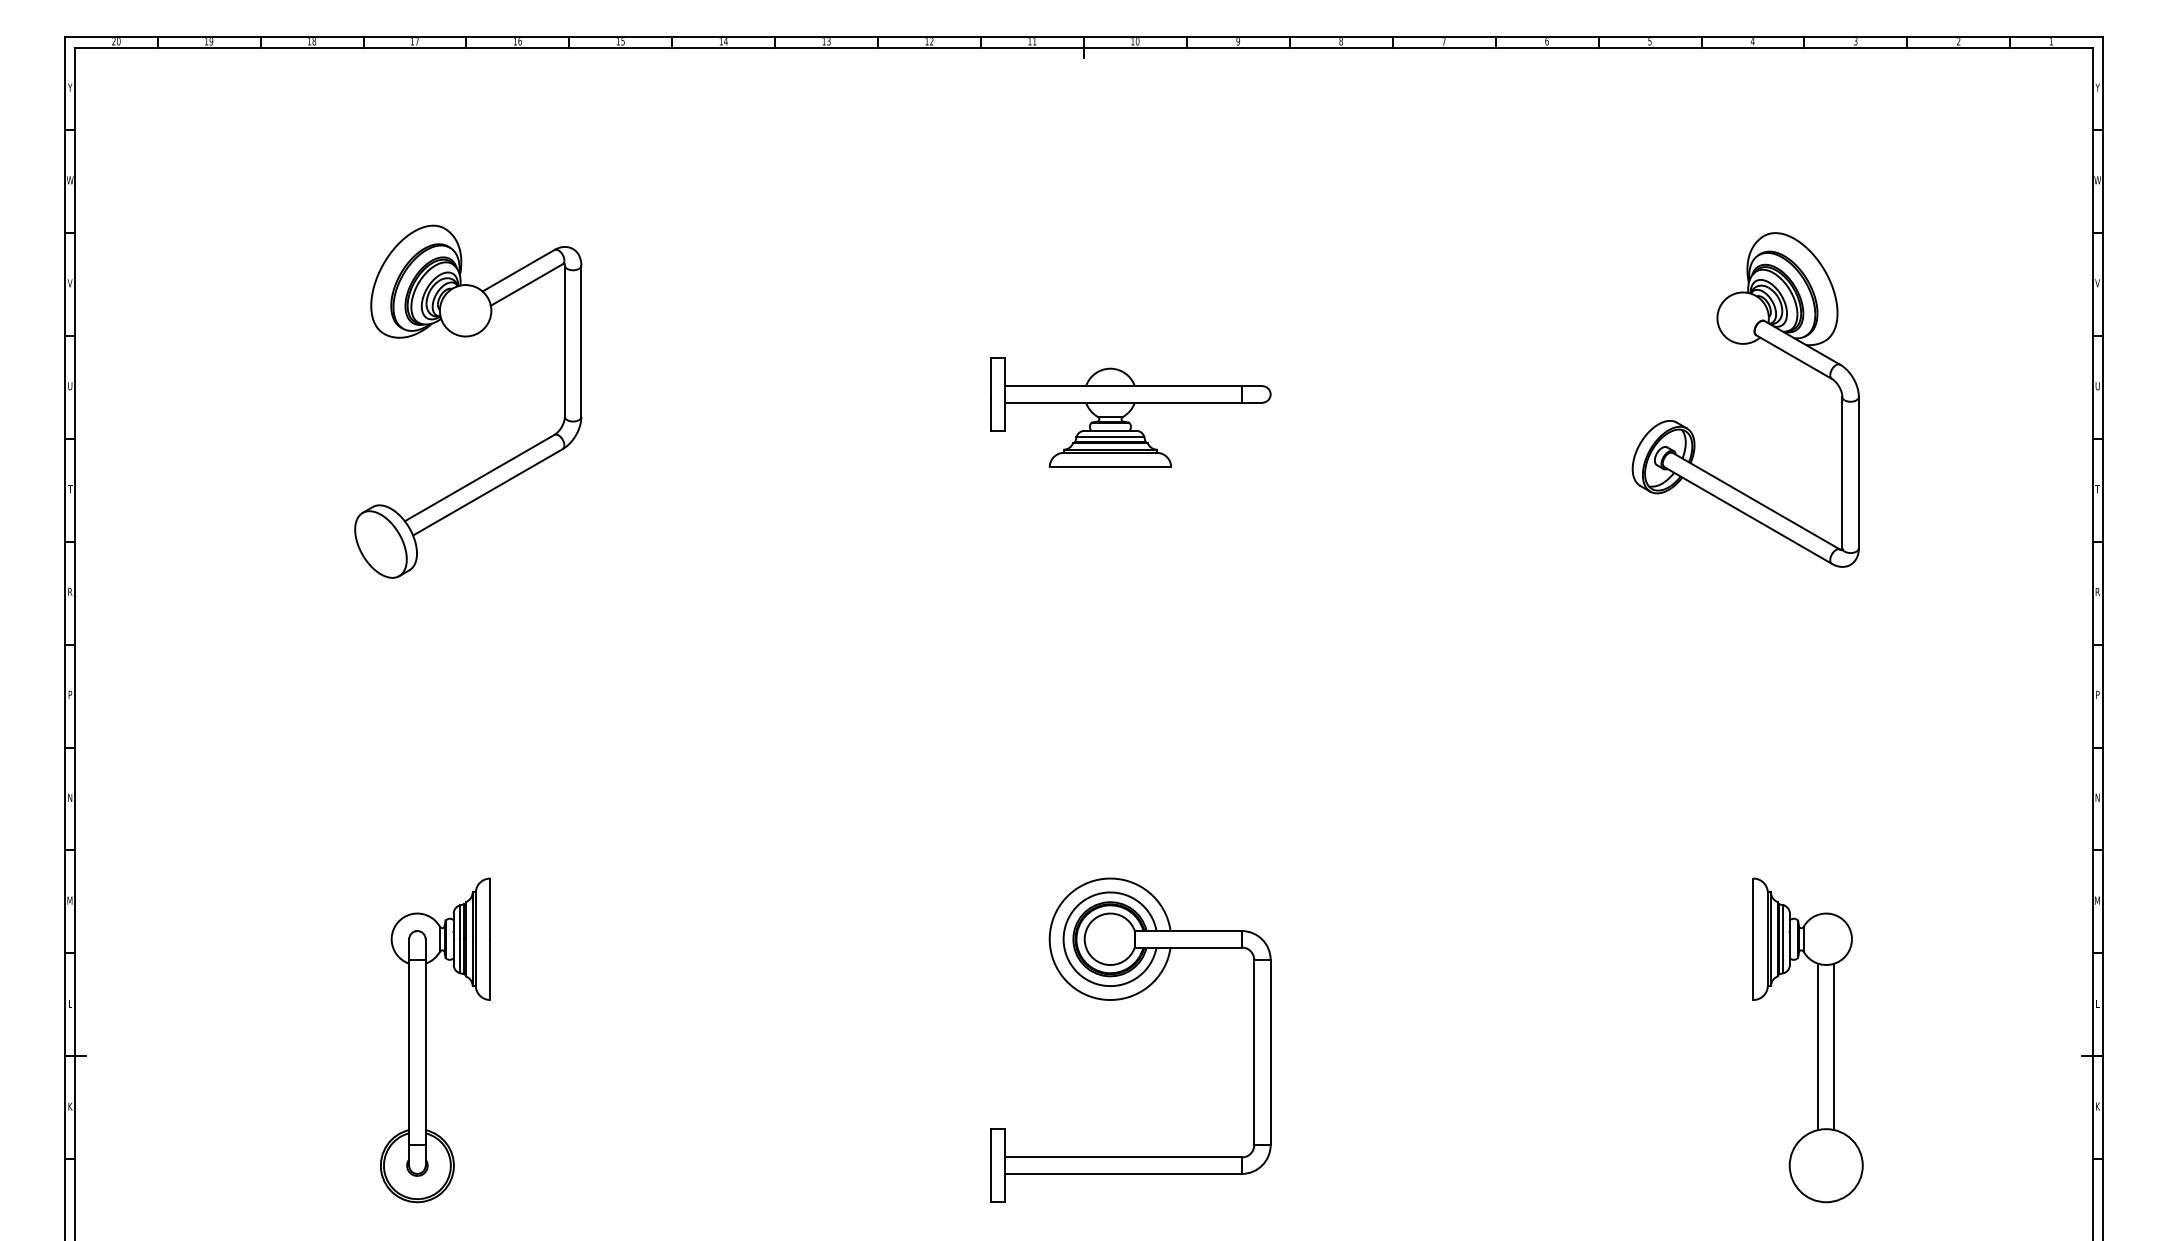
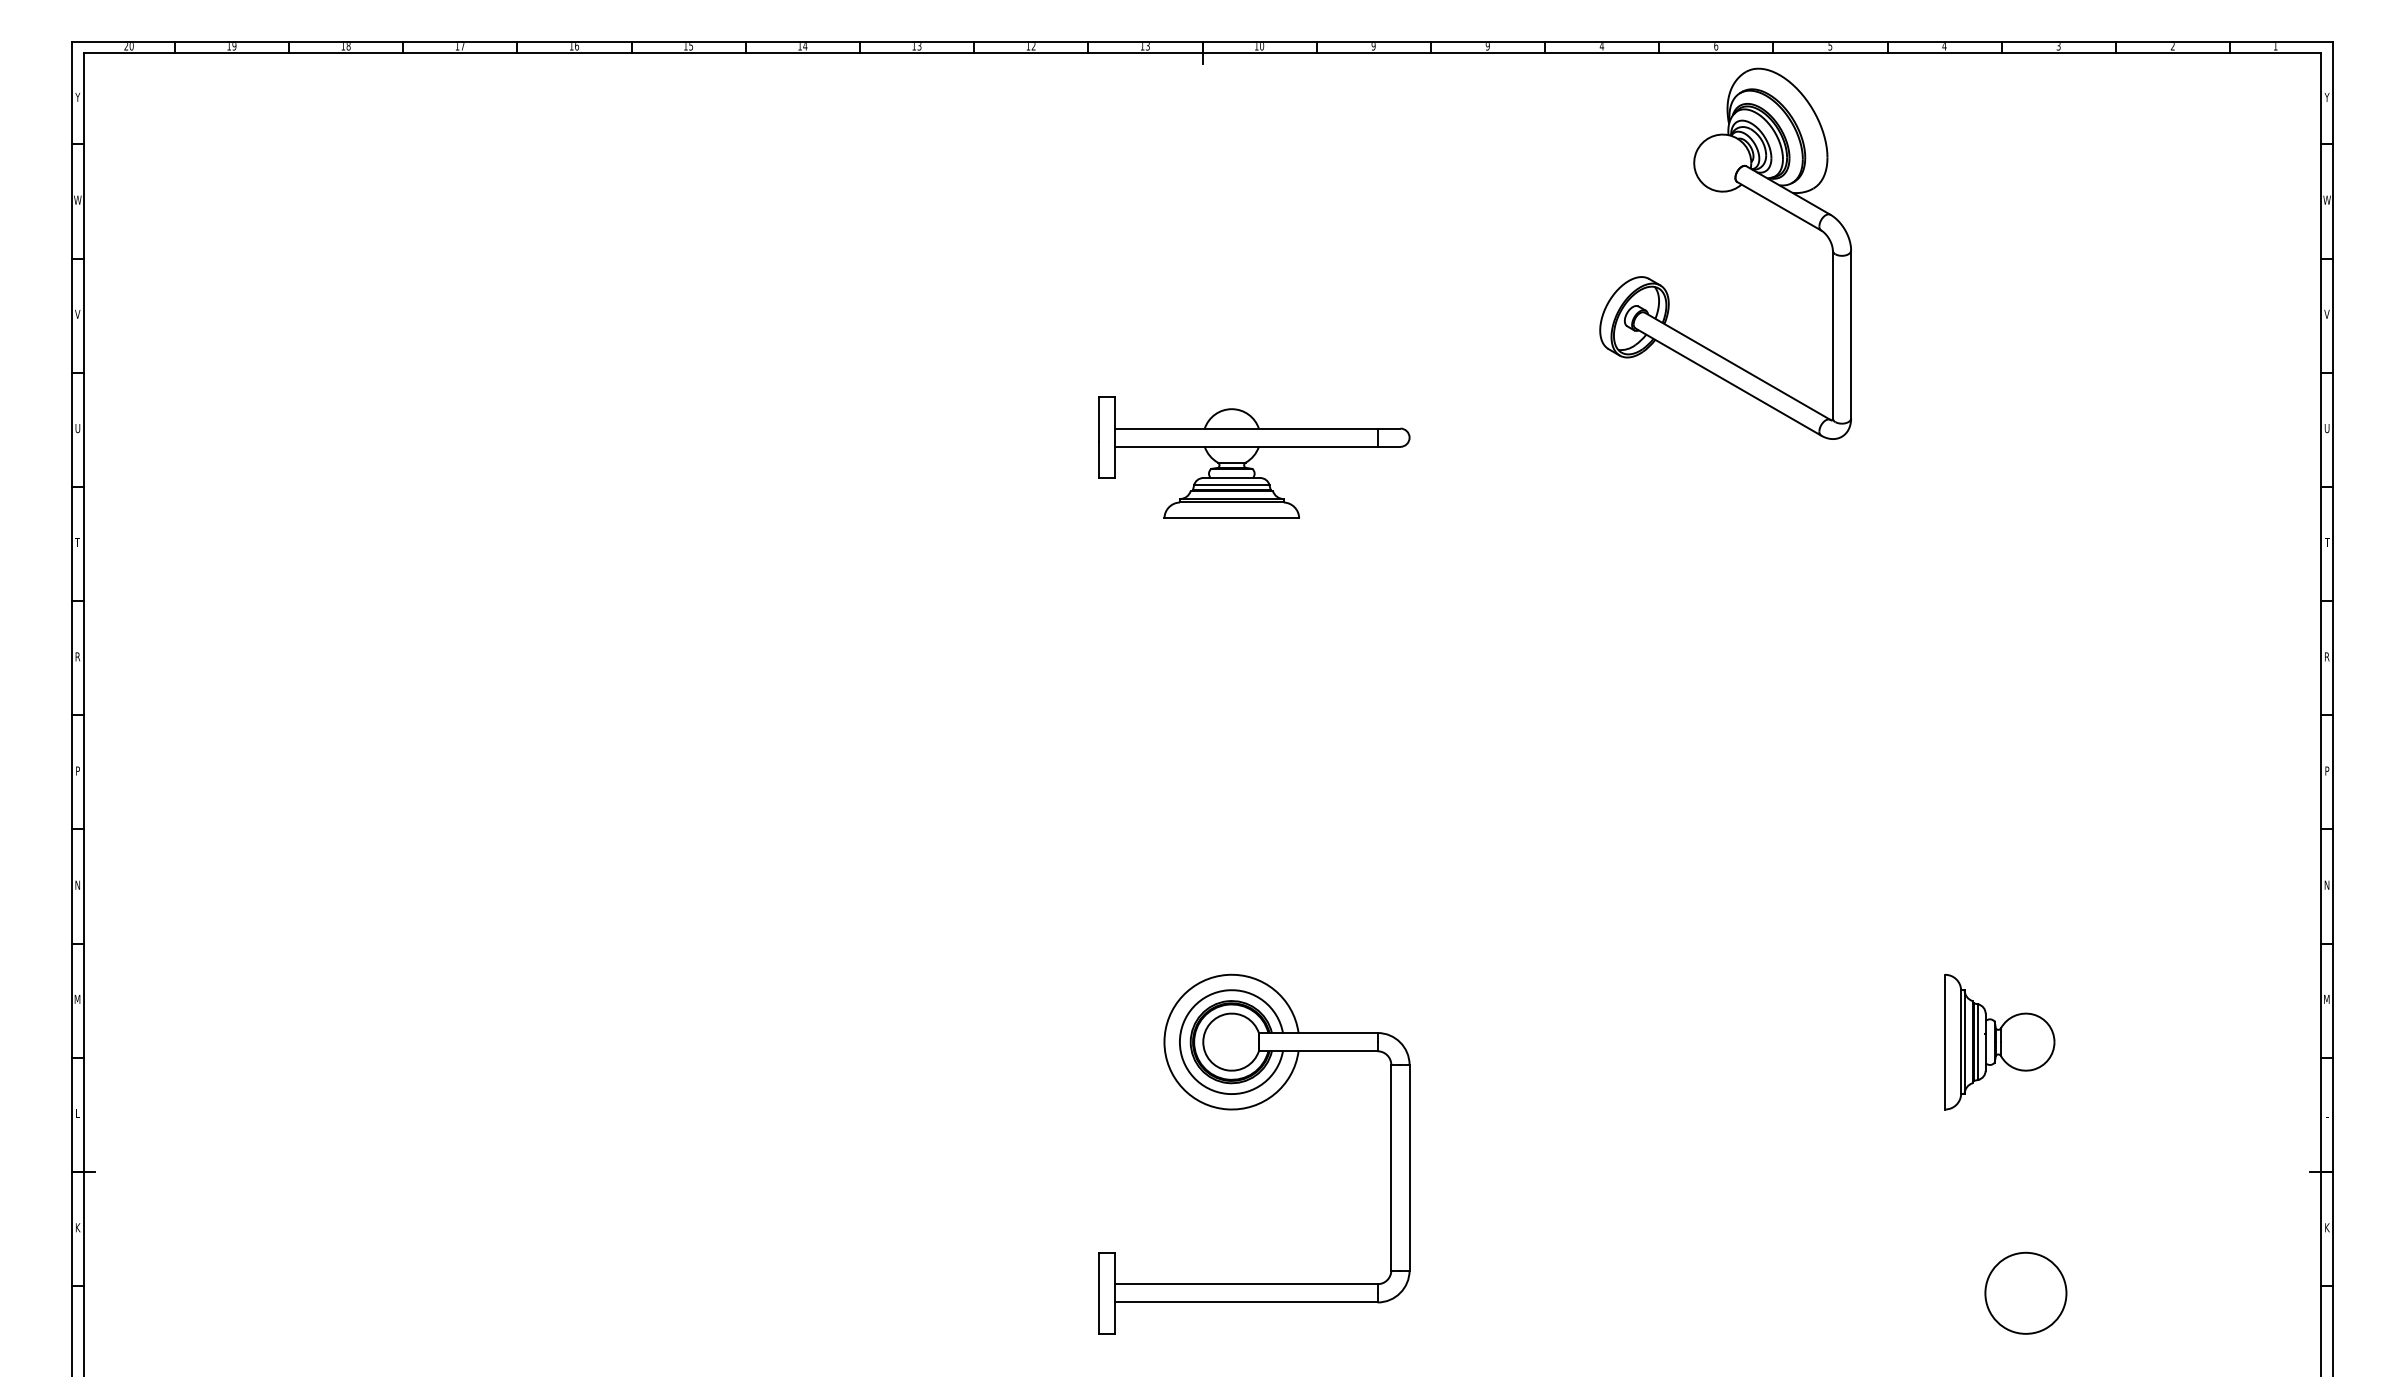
text: (1034, 41) -> (1147, 46), 11 -> 13
text: (1340, 41) -> (1487, 46), 8 -> 9
text: (1443, 41) -> (1601, 46), 7 -> 4
part: (468, 337) -> (519, 374), removed
part: (1745, 344) -> (1725, 192), moved
part: (425, 1040) -> (472, 1154), removed
line: (1817, 1046) -> (2016, 1161), removed
line: (1834, 1046) -> (2035, 1161), removed

